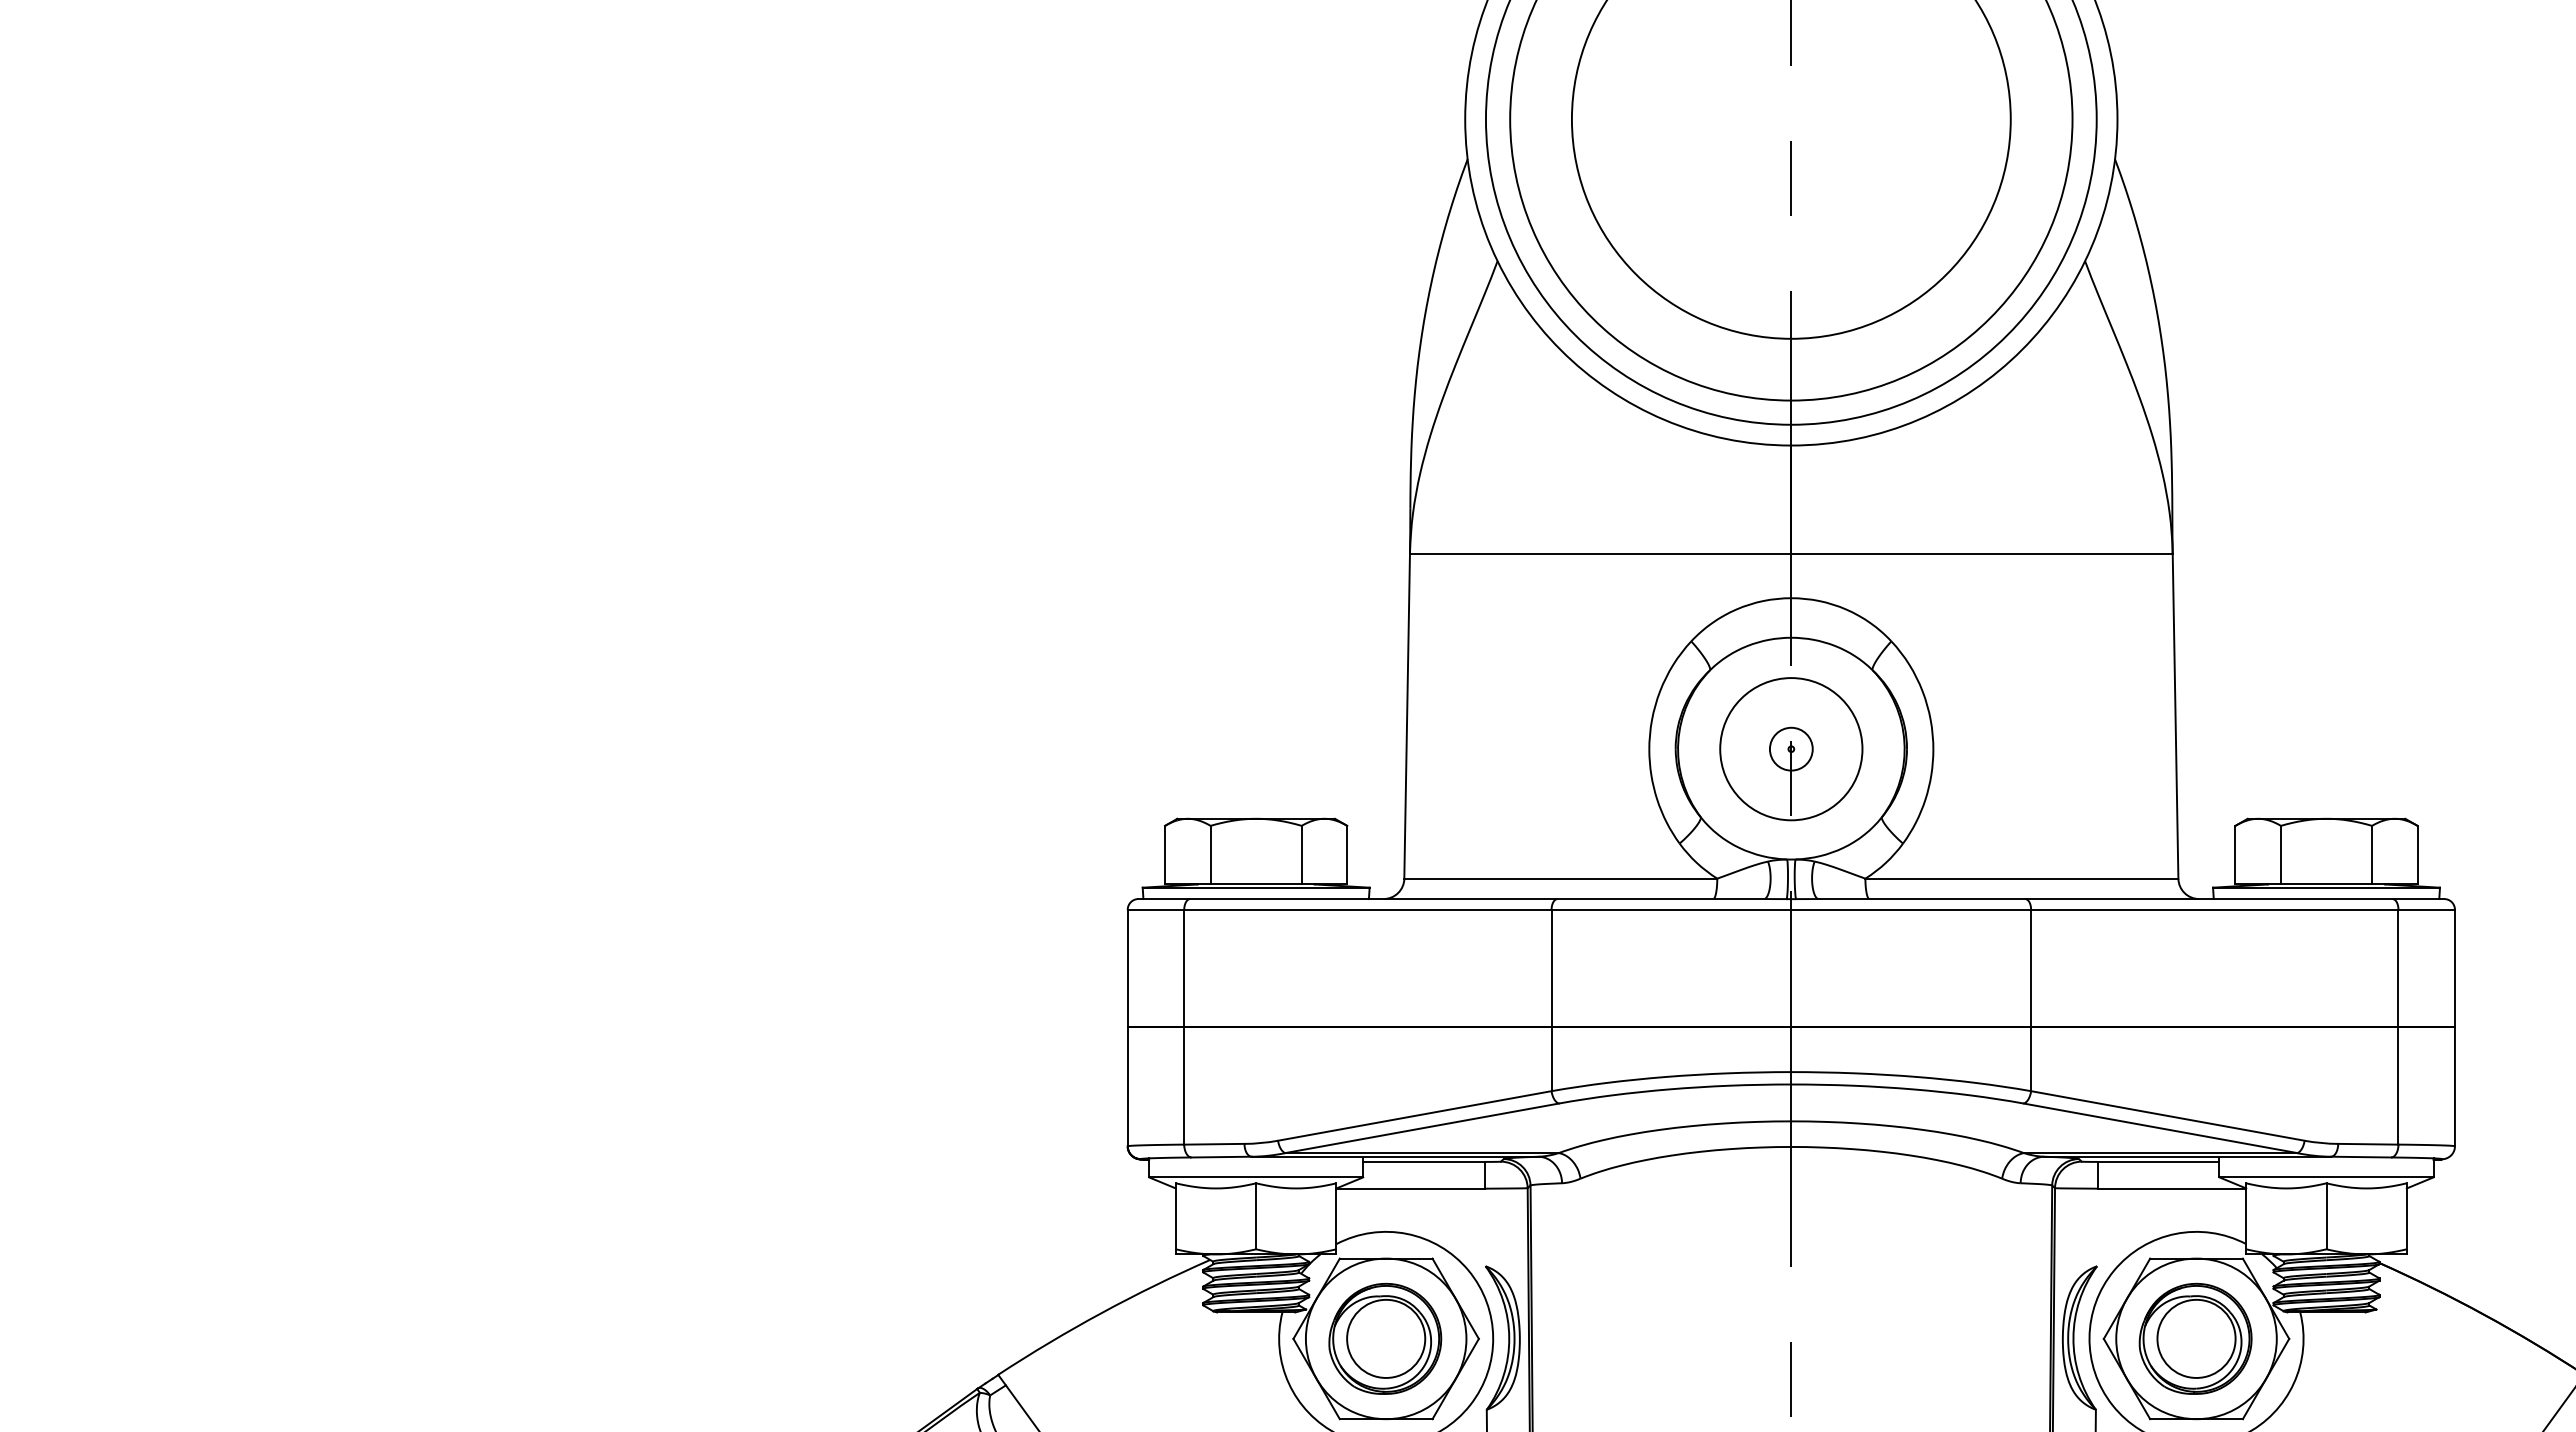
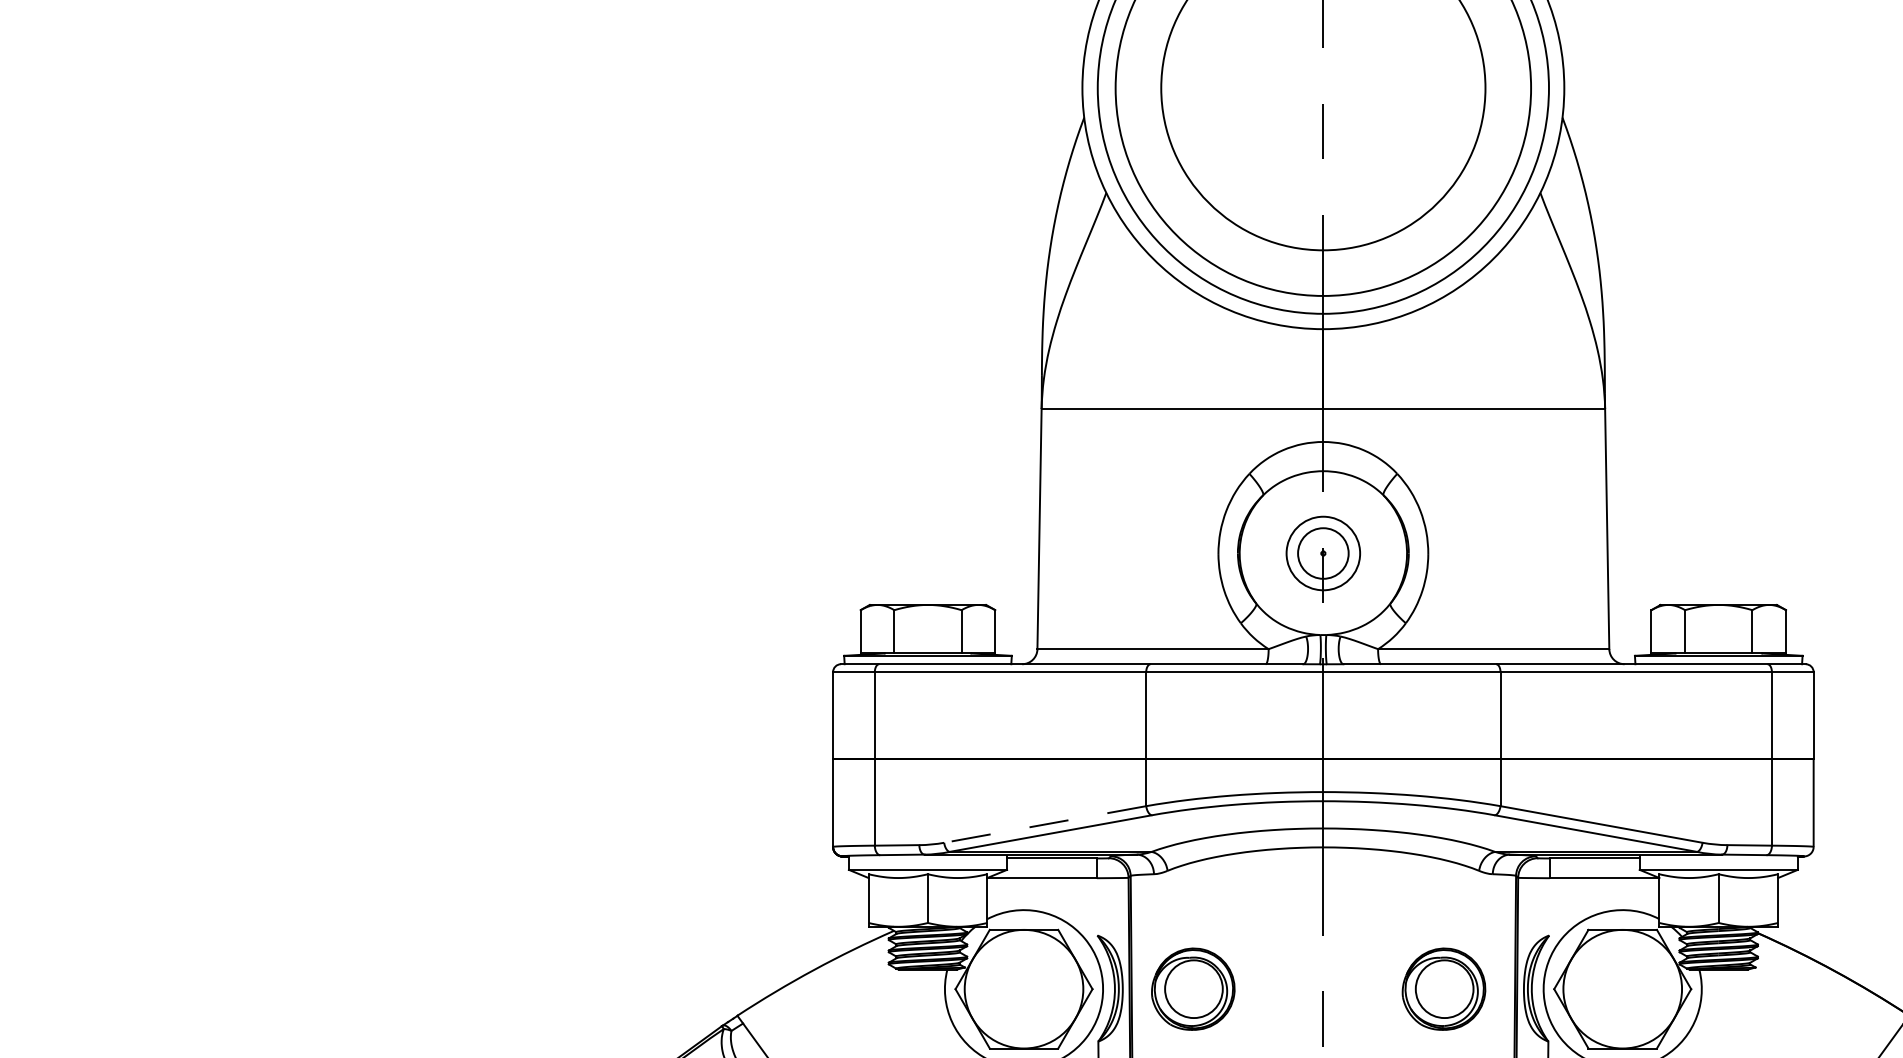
circle: (1790, 748) -> (1322, 553), size x1.6
circle: (1791, 749) -> (1323, 553), size x0.7
line: (1414, 1115) -> (1044, 824), solid -> dashed
part: (1385, 1338) -> (1193, 988), moved
part: (2195, 1338) -> (1443, 988), moved

